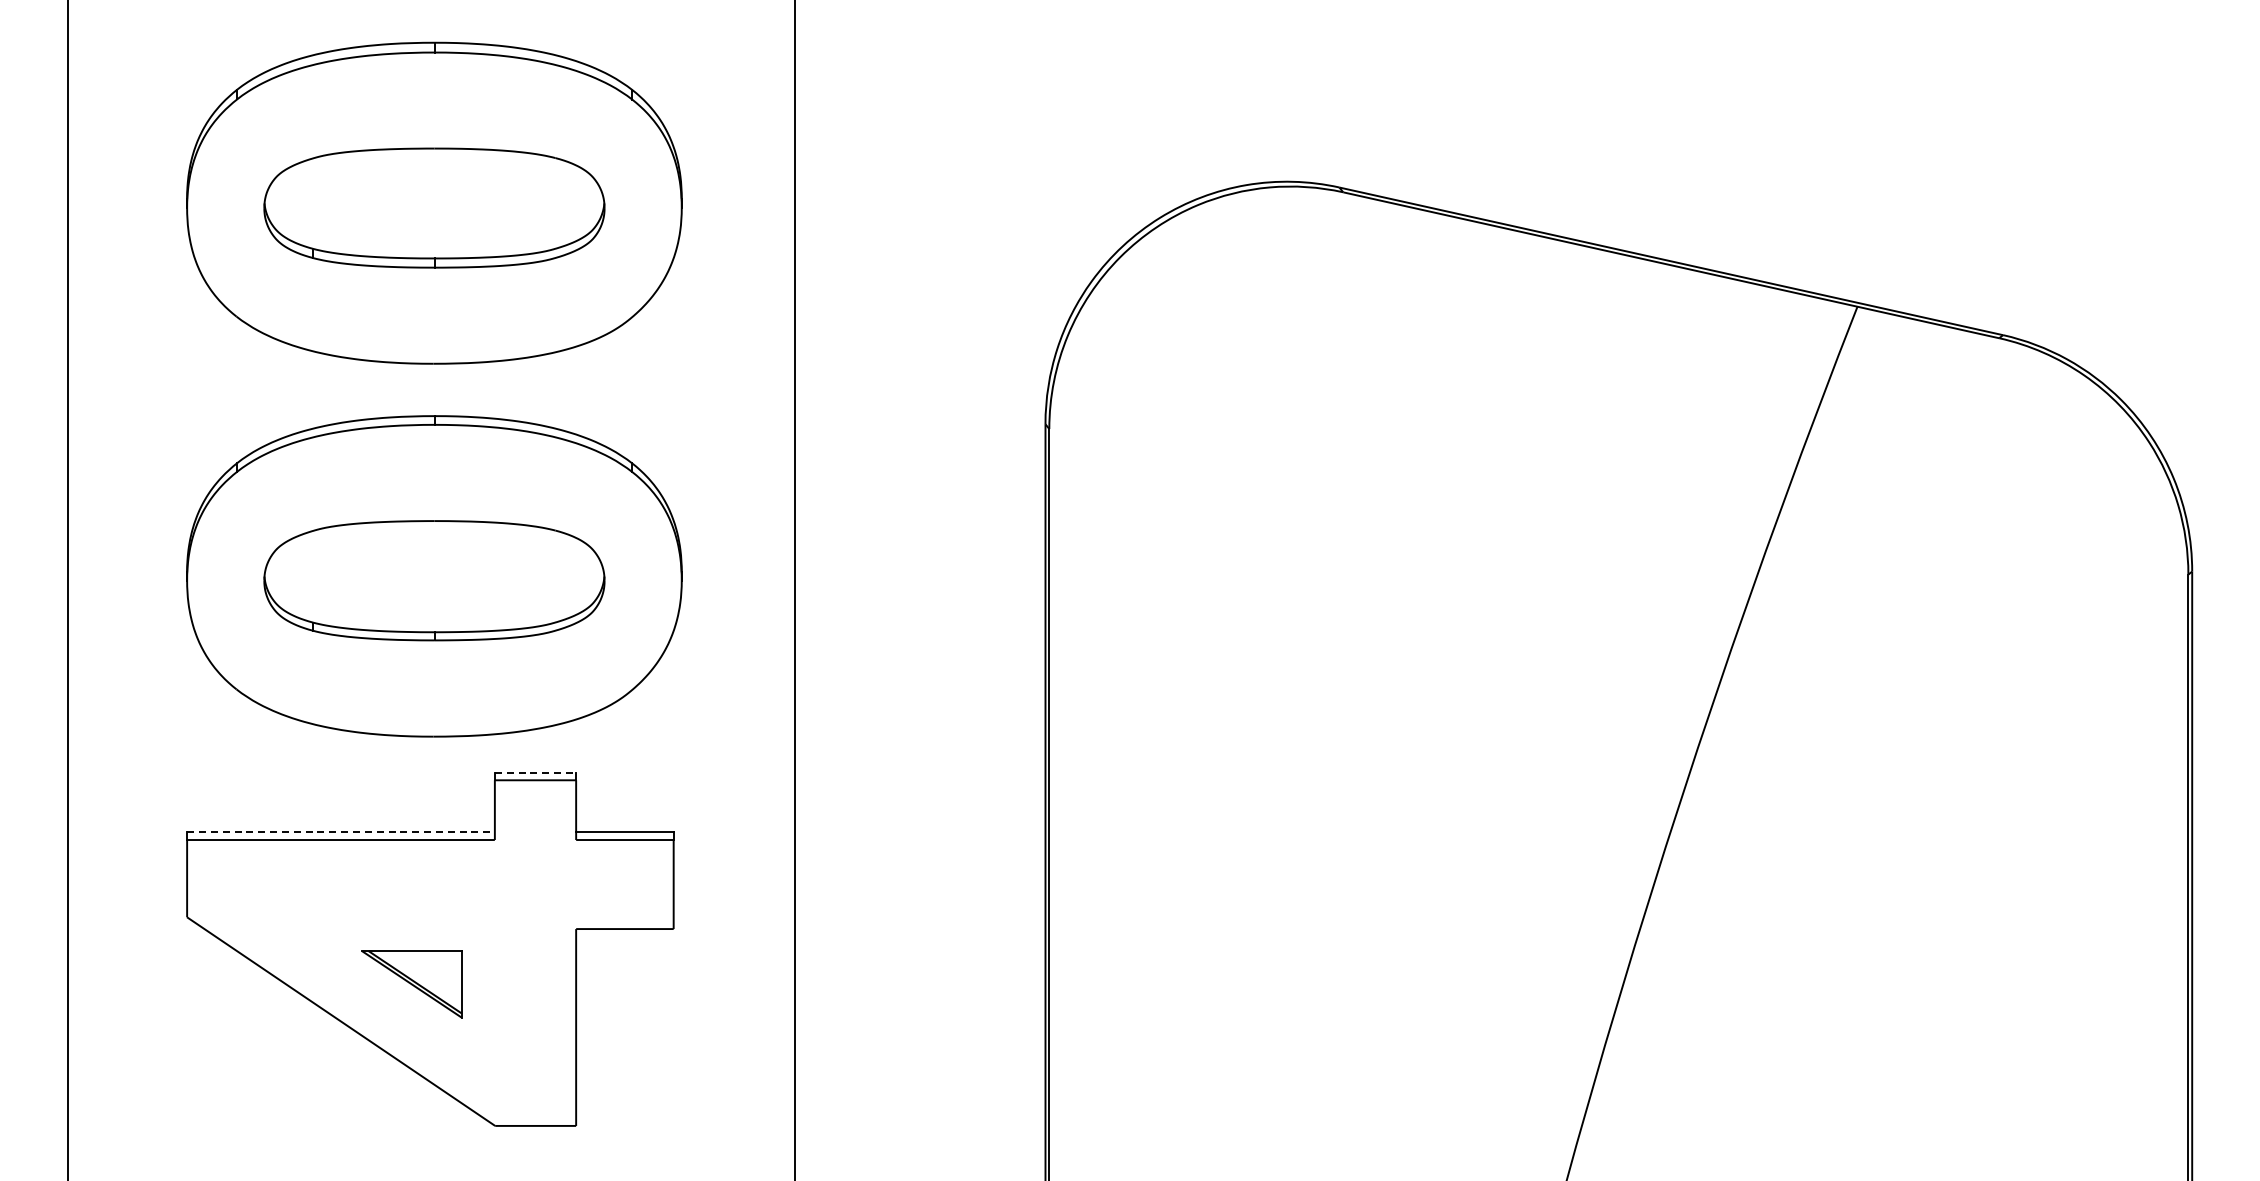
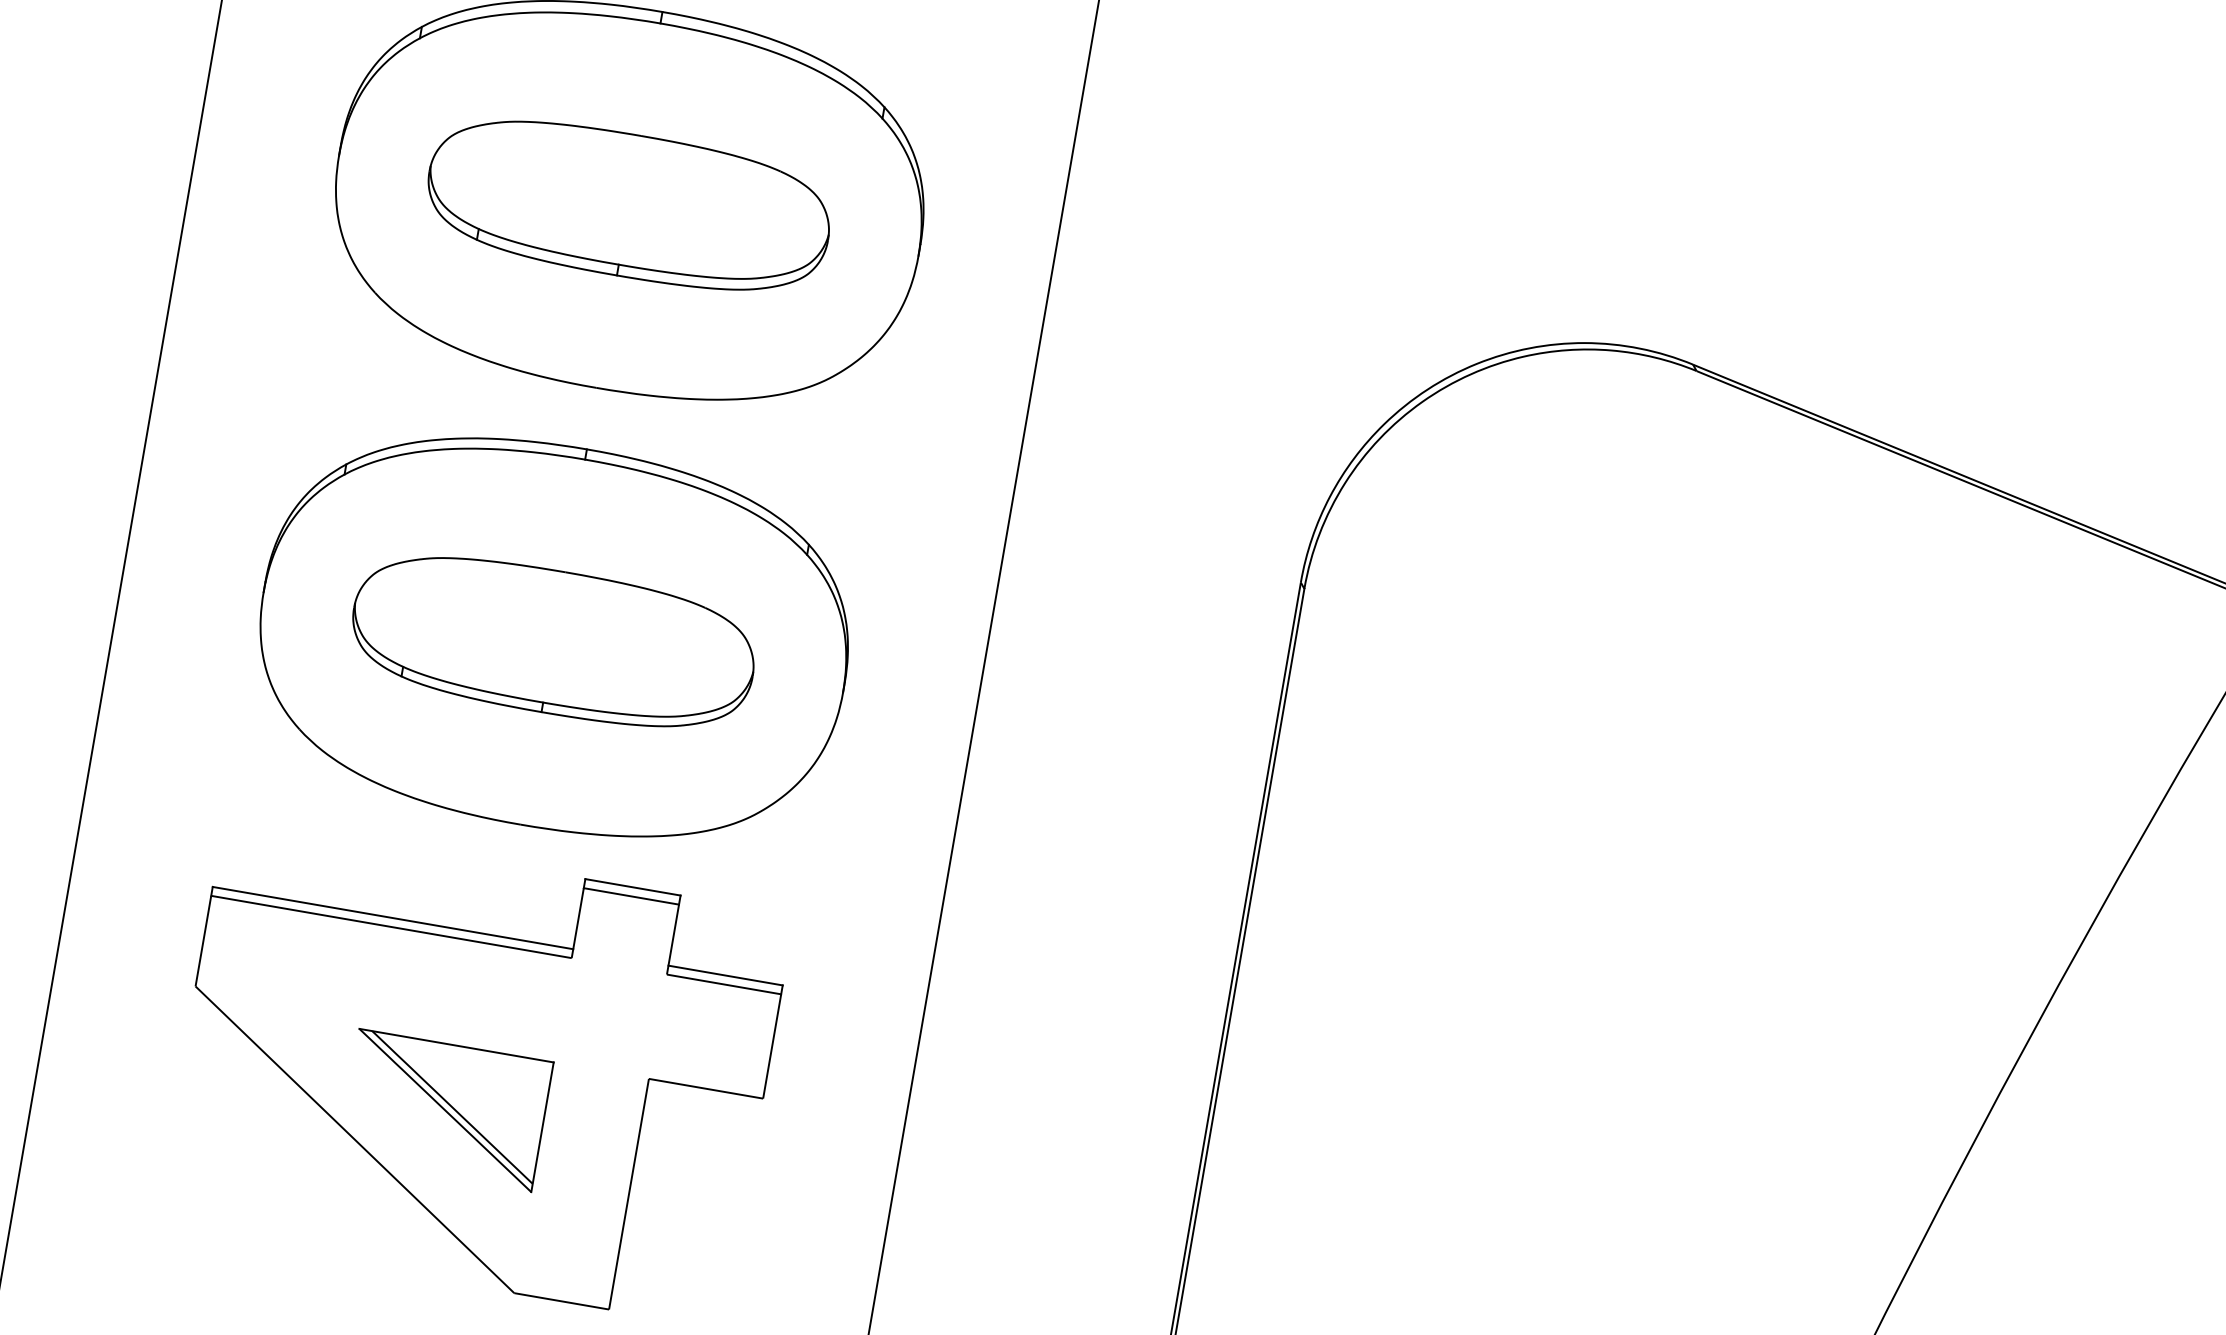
line: (535, 772) -> (632, 887), dashed -> solid
line: (341, 832) -> (393, 918), dashed -> solid
part: (411, 984) -> (444, 1110), size x1.67

